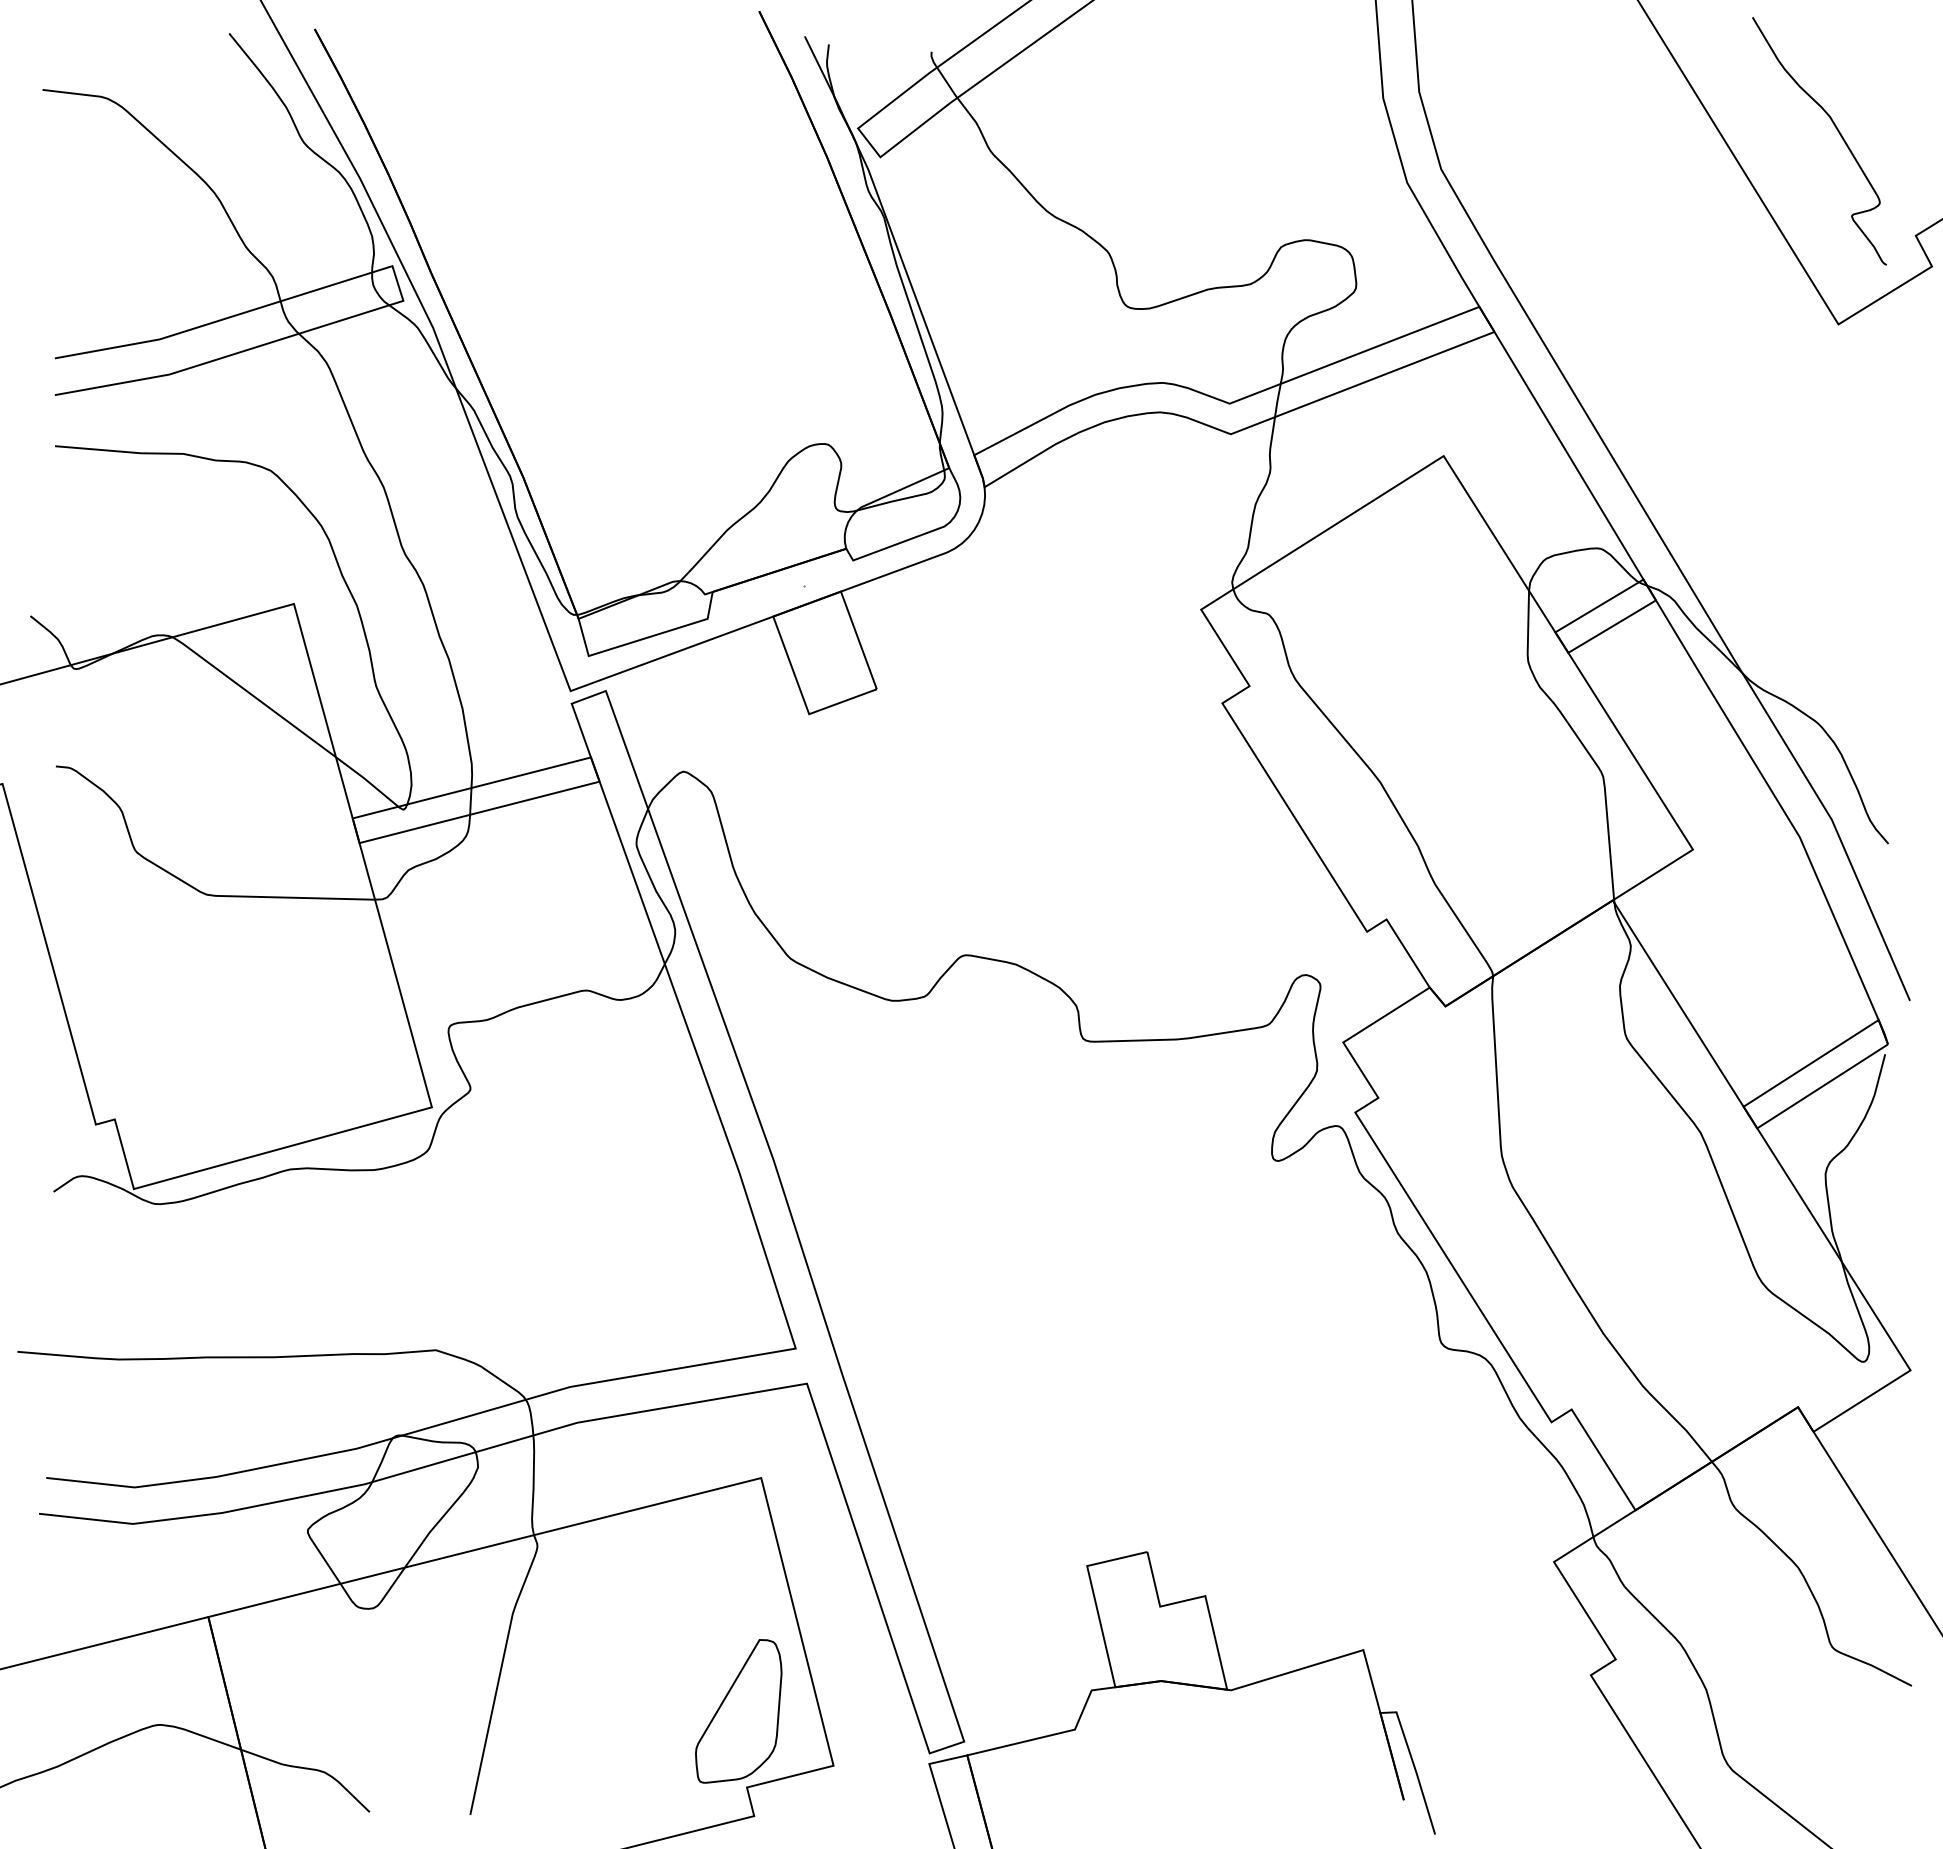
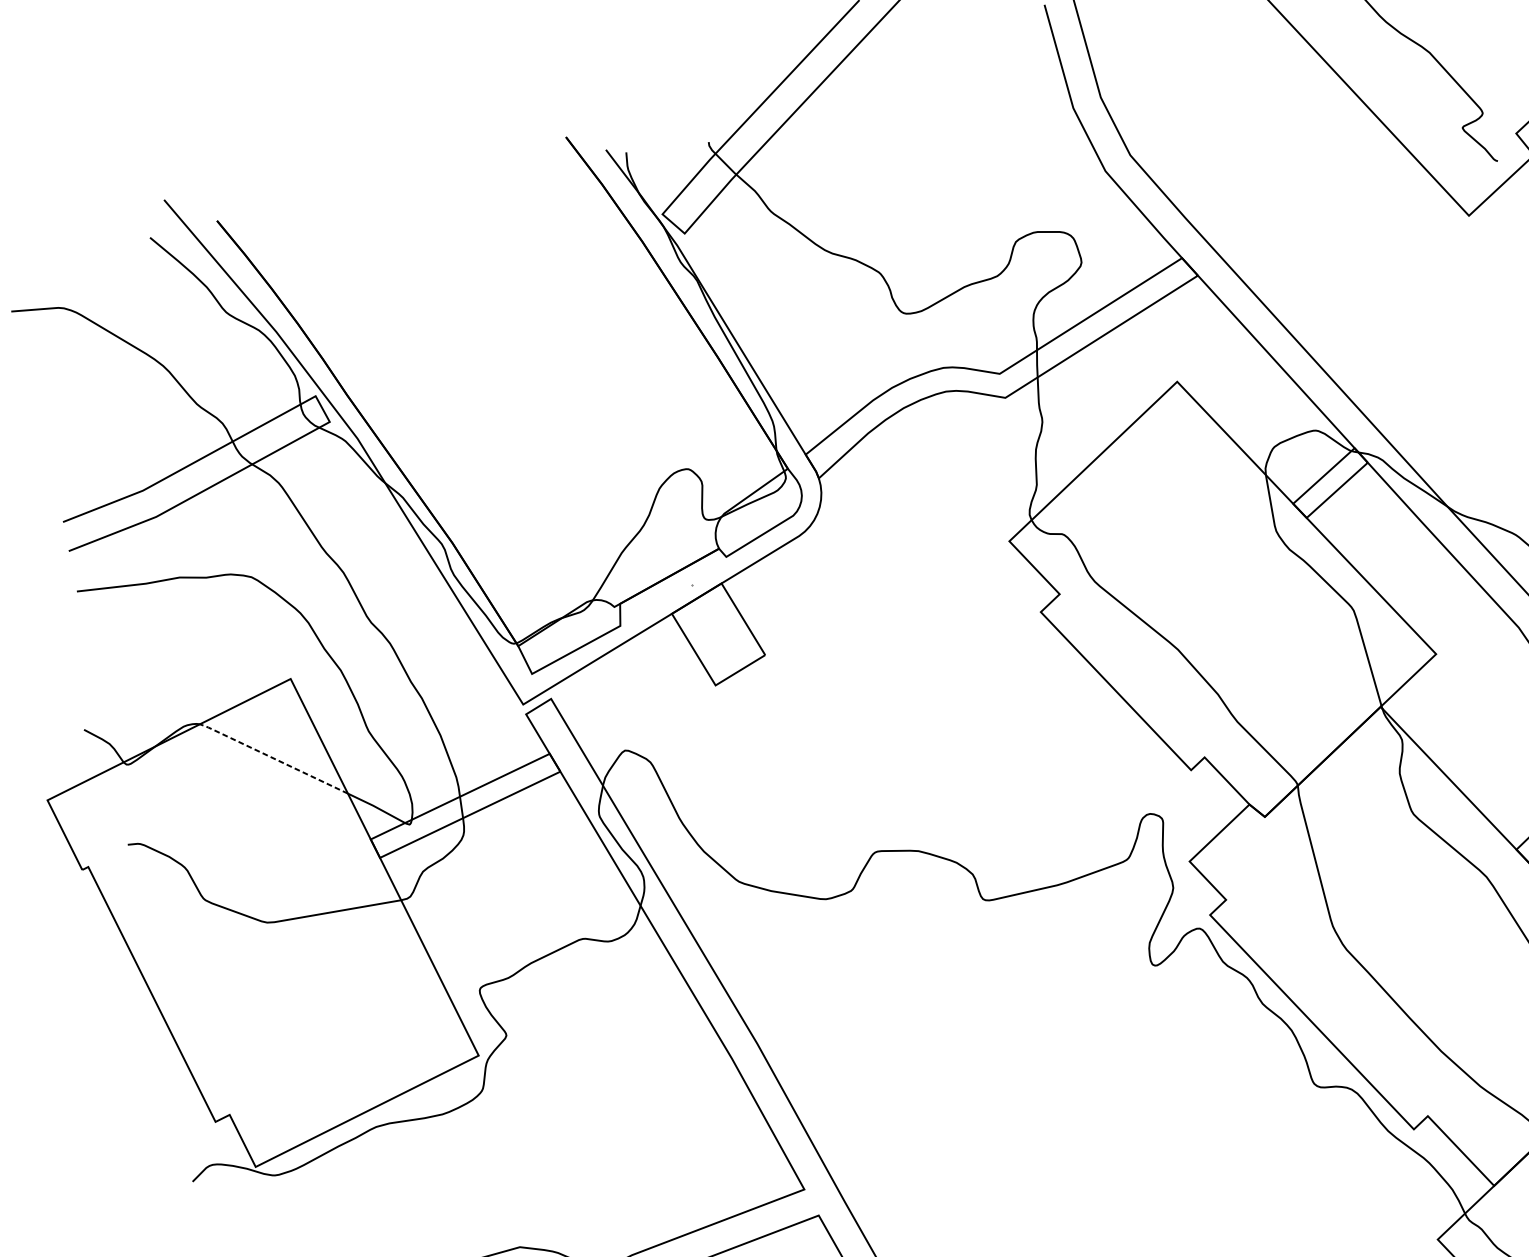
line: (253, 696) -> (273, 758), solid -> dashed

